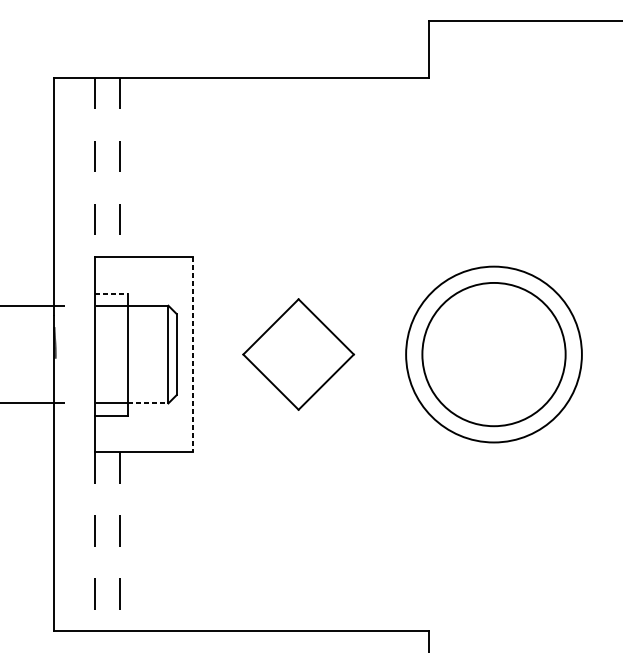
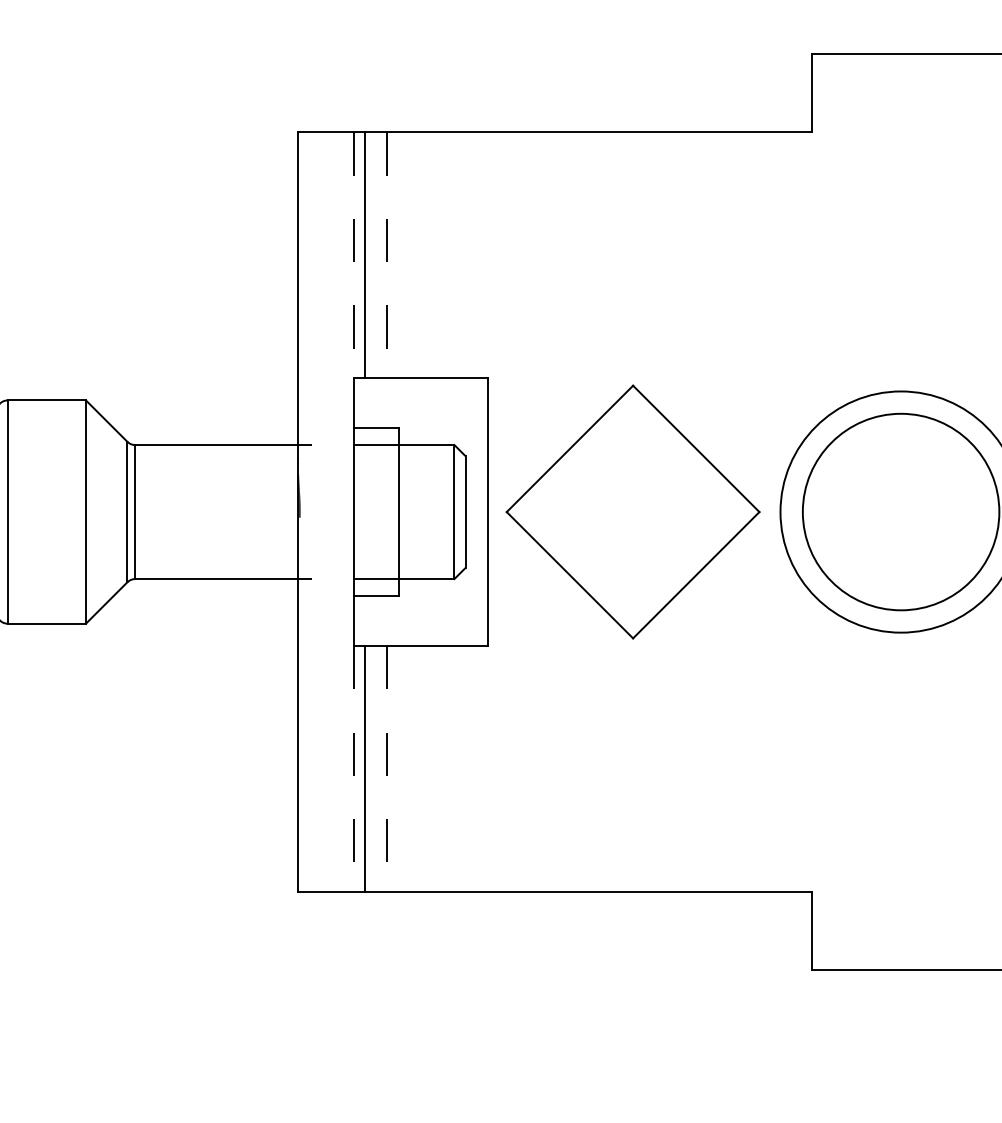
line: (103, 167) -> (365, 255), added
line: (111, 293) -> (376, 428), dashed -> solid
line: (192, 354) -> (487, 512), dashed -> solid
part: (298, 354) -> (632, 511), size x1.67
line: (148, 403) -> (426, 579), dashed -> solid
line: (103, 541) -> (365, 768), added

